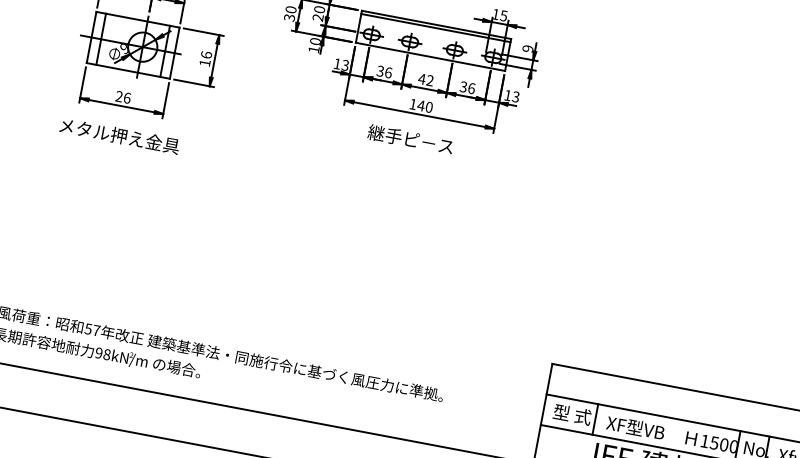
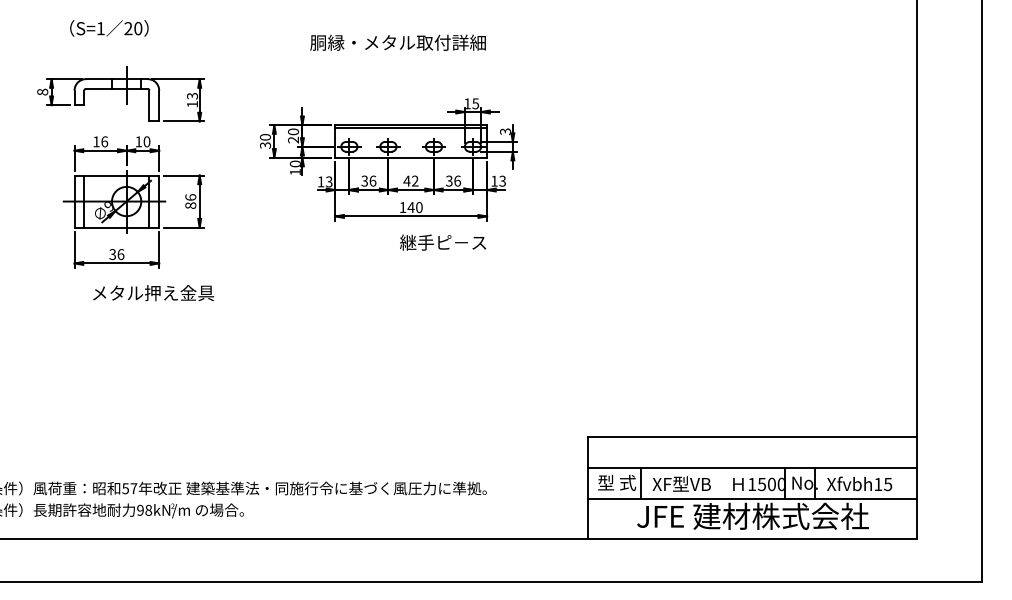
text: (528, 48) -> (505, 131), 9 -> 3
text: (204, 62) -> (190, 205), 16 -> 86
text: (119, 96) -> (112, 254), 26 -> 36
text: (119, 136) -> (153, 293), moved
text: (411, 139) -> (443, 242), moved

